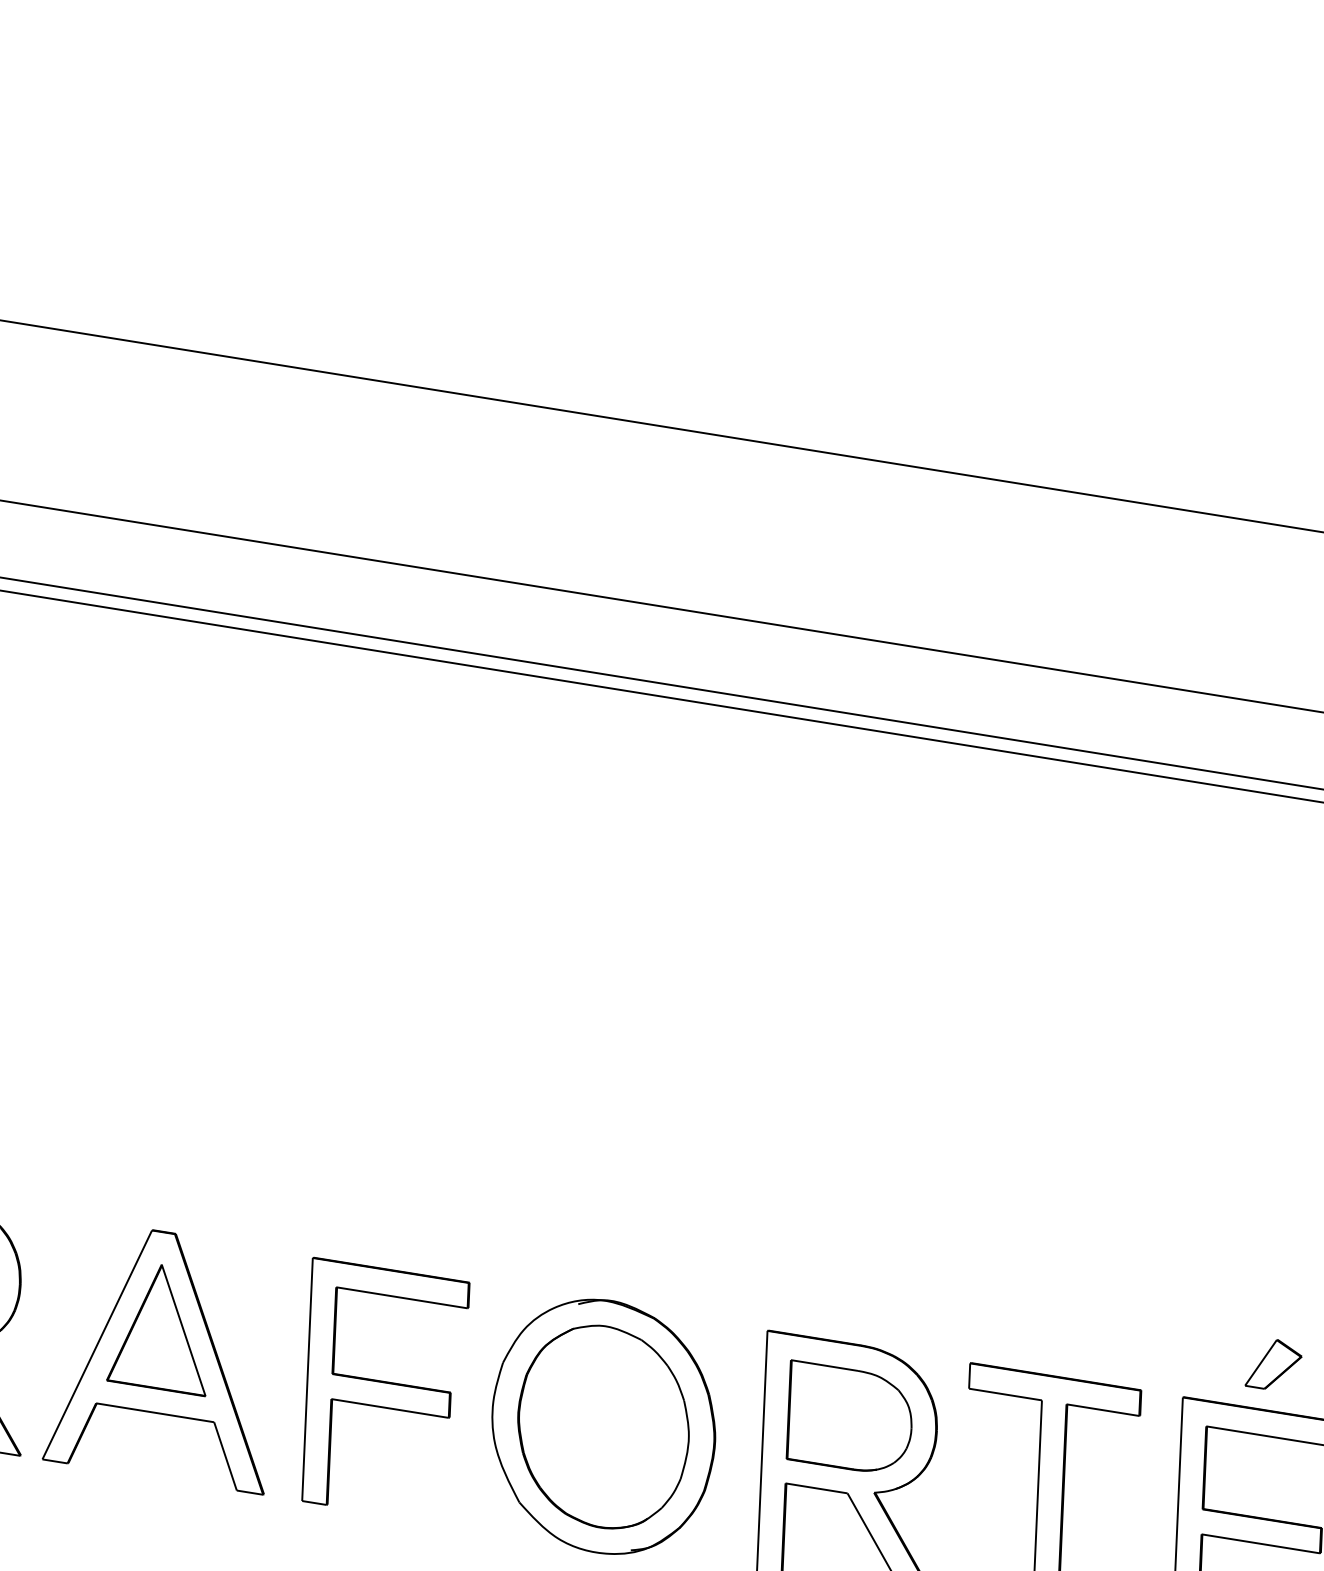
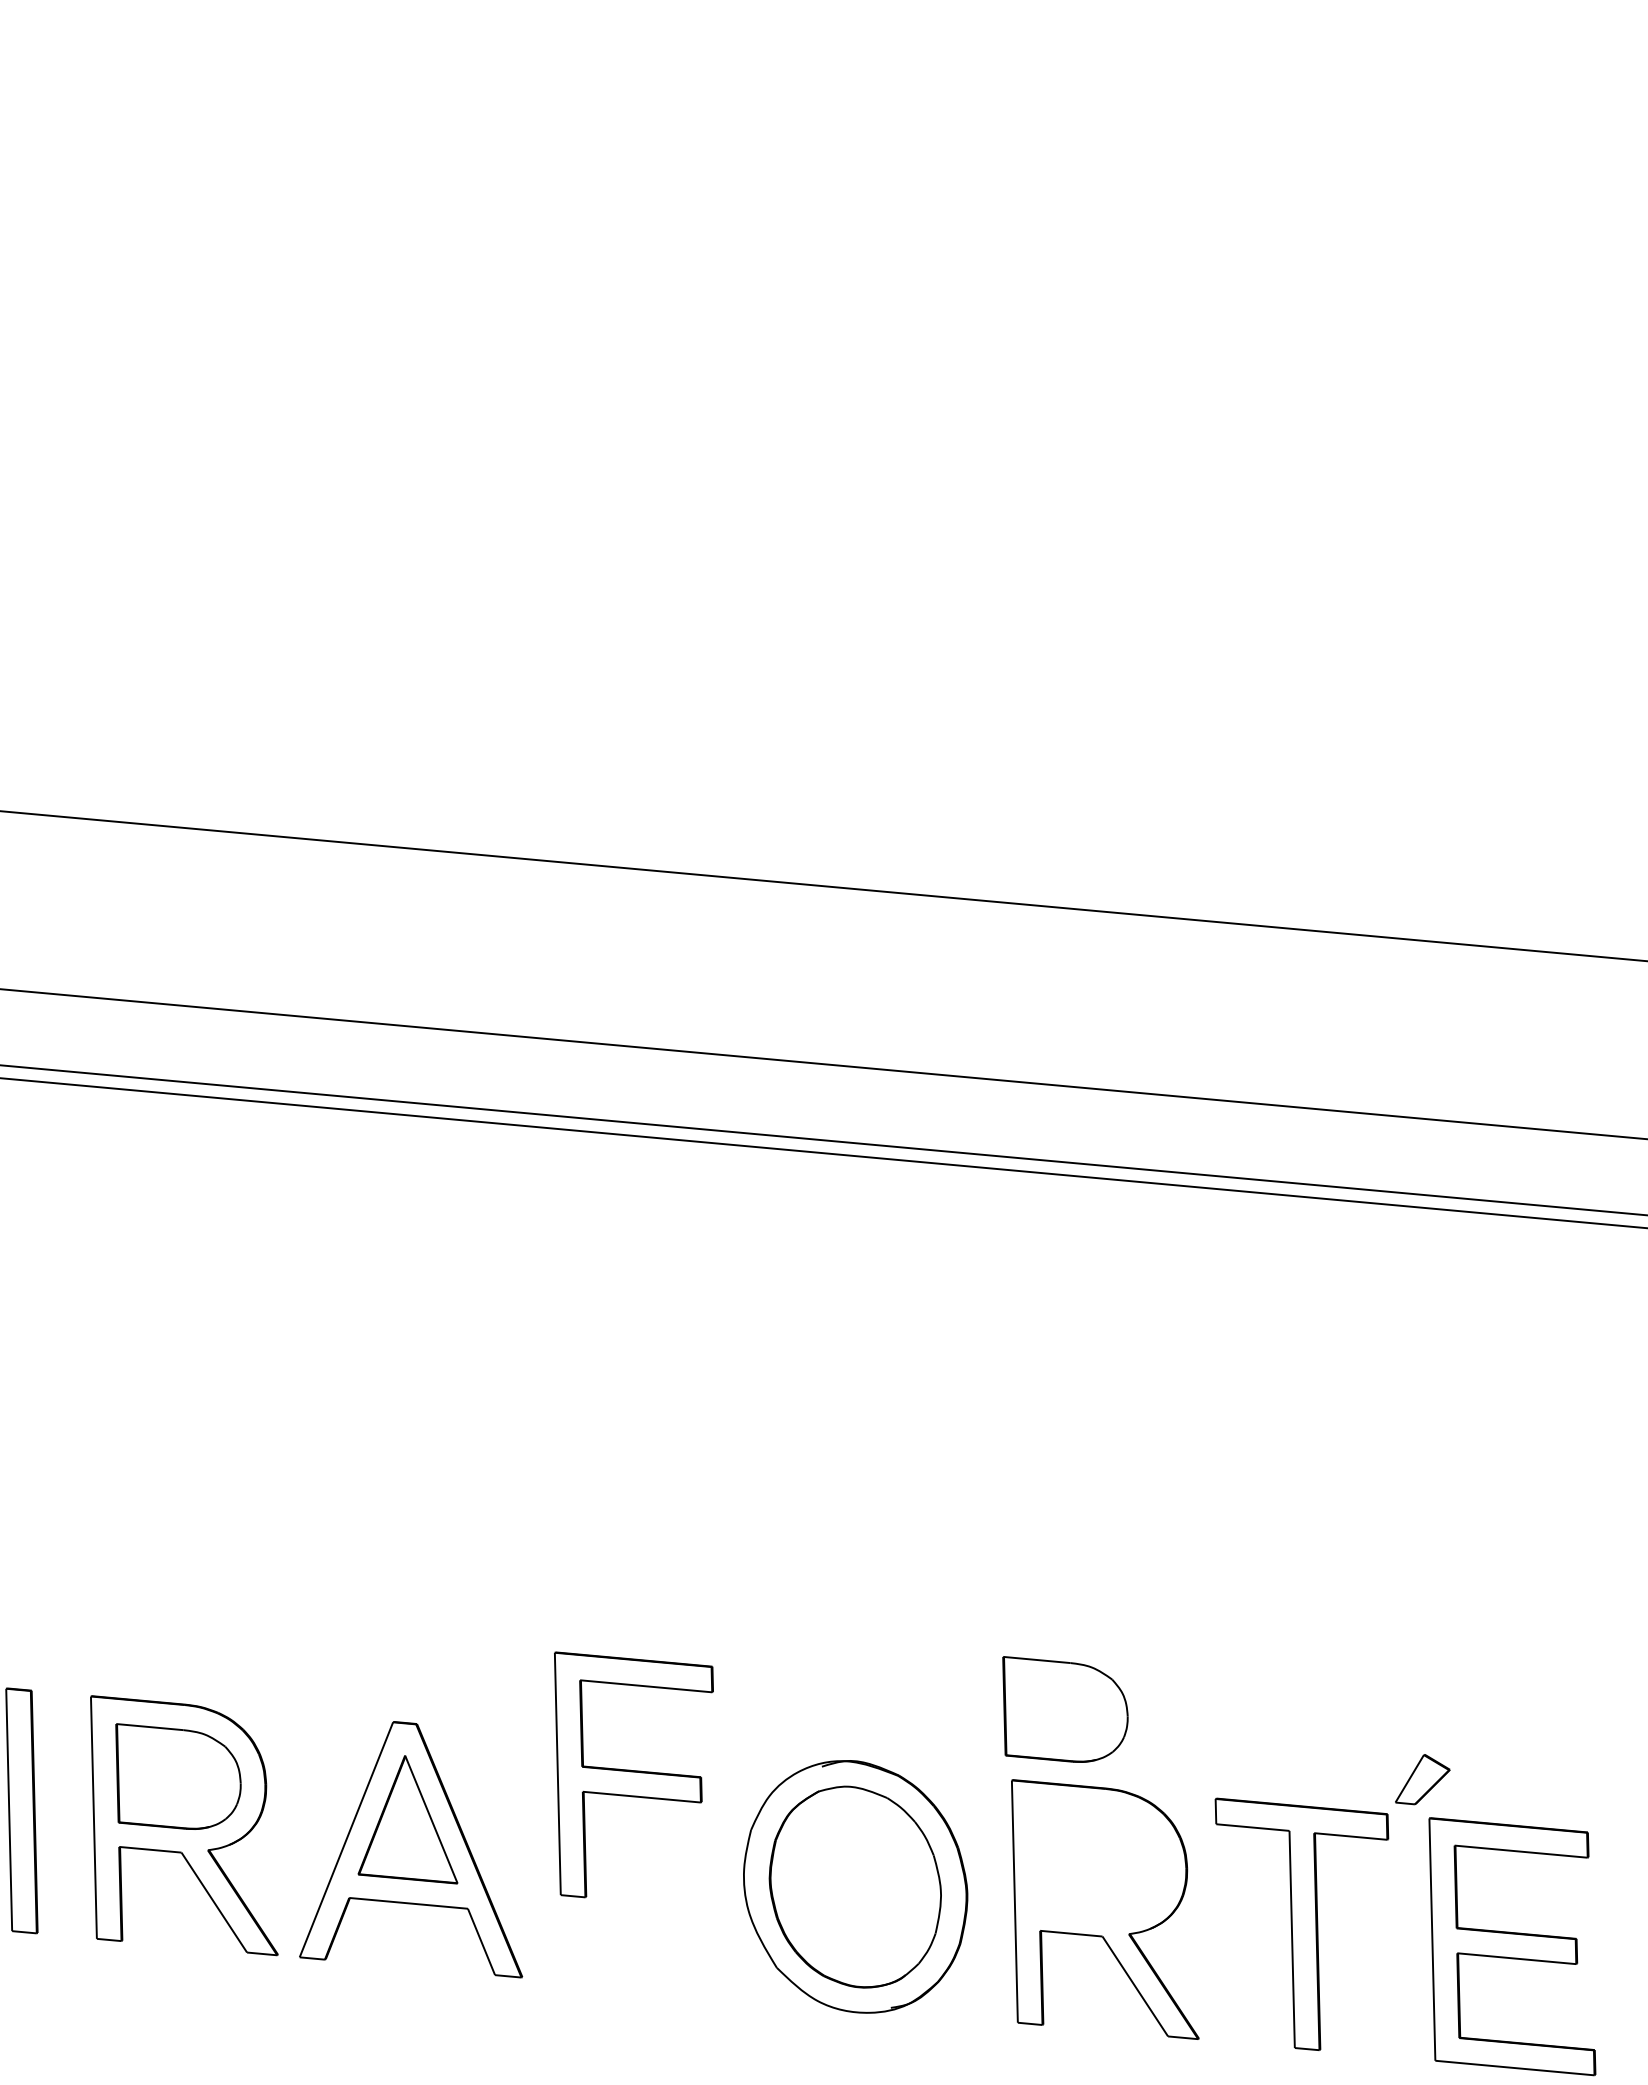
part: (1273, 1364) -> (1422, 1779), moved
part: (383, 1385) -> (633, 1774), moved
part: (849, 1417) -> (1065, 1709), moved

